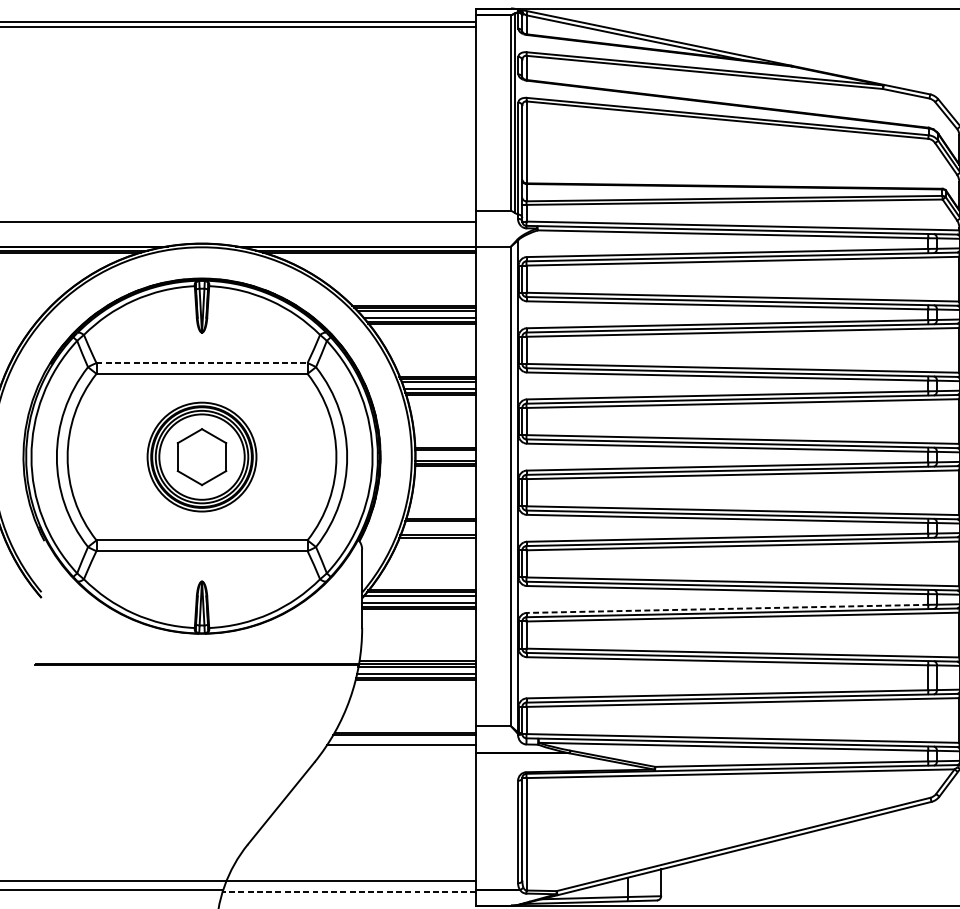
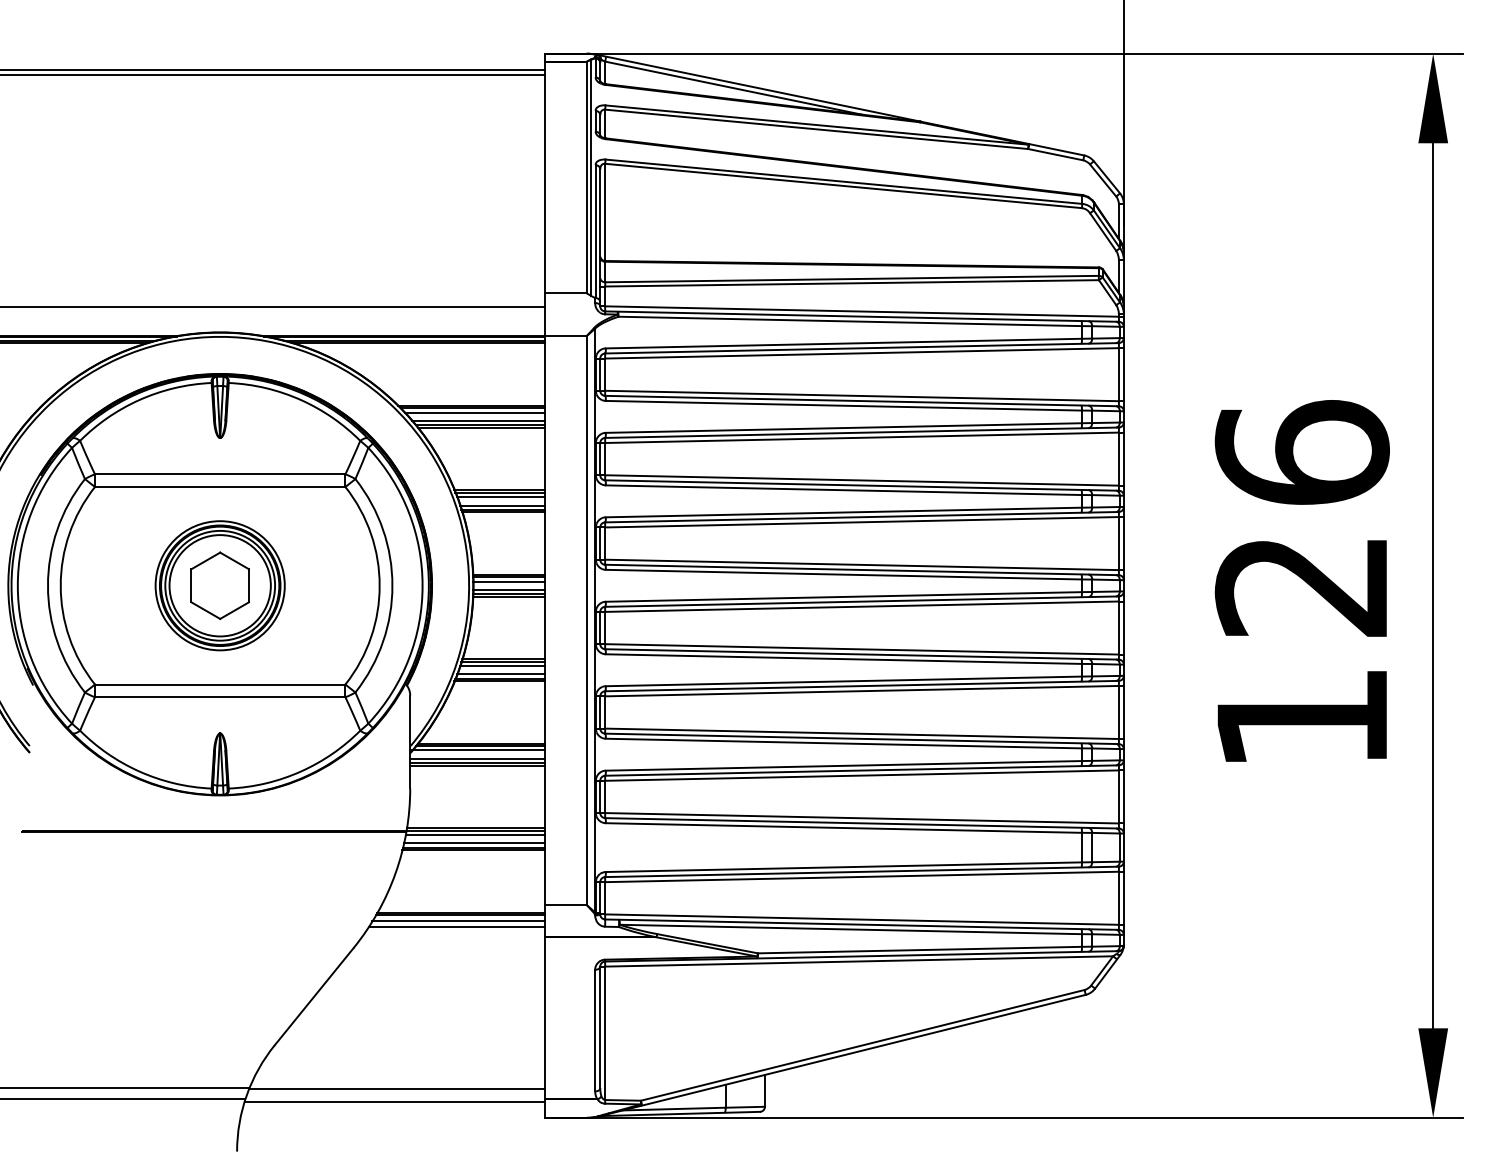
line: (202, 363) -> (220, 474), dashed -> solid
line: (445, 453) -> (508, 581), added
line: (439, 525) -> (502, 666), added
line: (439, 531) -> (501, 674), added
line: (727, 608) -> (843, 765), dashed -> solid
line: (402, 740) -> (458, 921), added
line: (348, 891) -> (394, 1101), dashed -> solid

